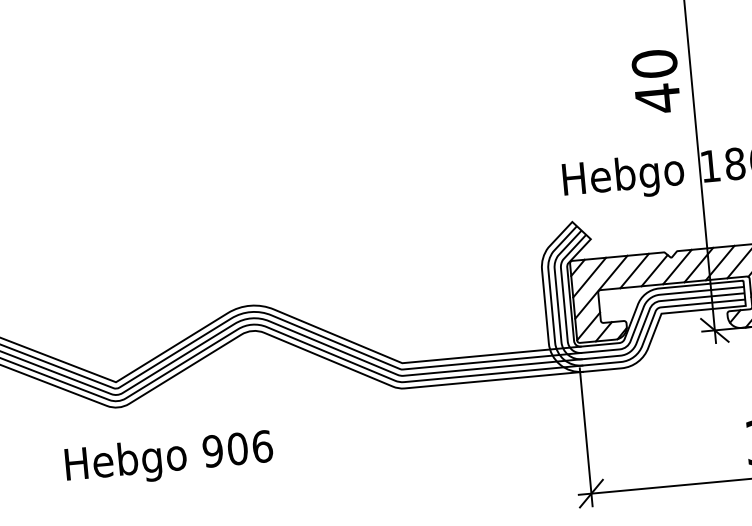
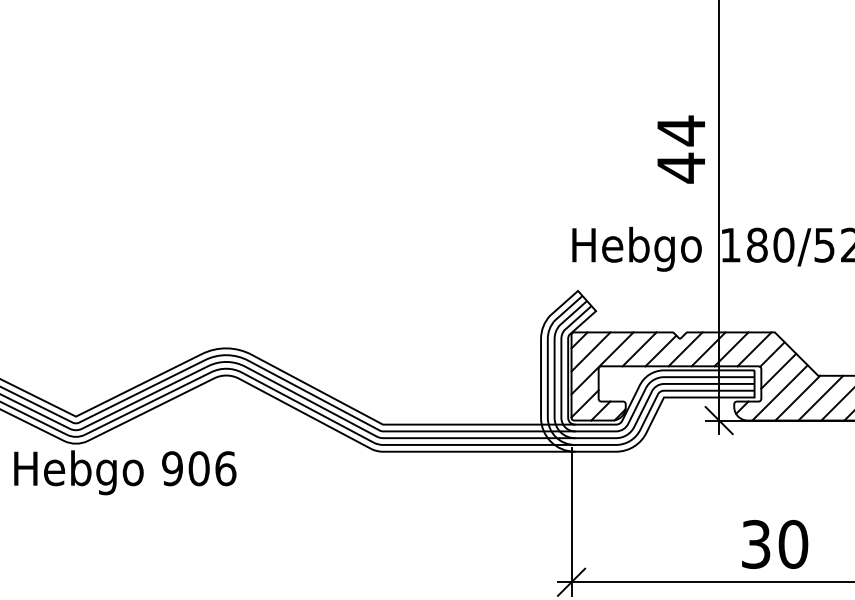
text: (653, 63) -> (680, 130), 40 -> 44
text: (169, 458) -> (125, 472), moved

